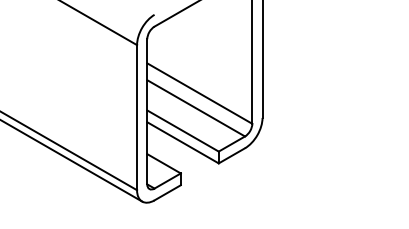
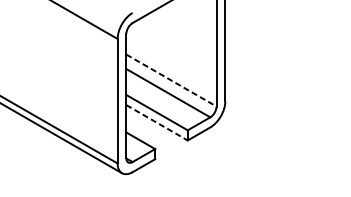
line: (199, 93) -> (171, 80), solid -> dashed
line: (183, 143) -> (157, 123), solid -> dashed

